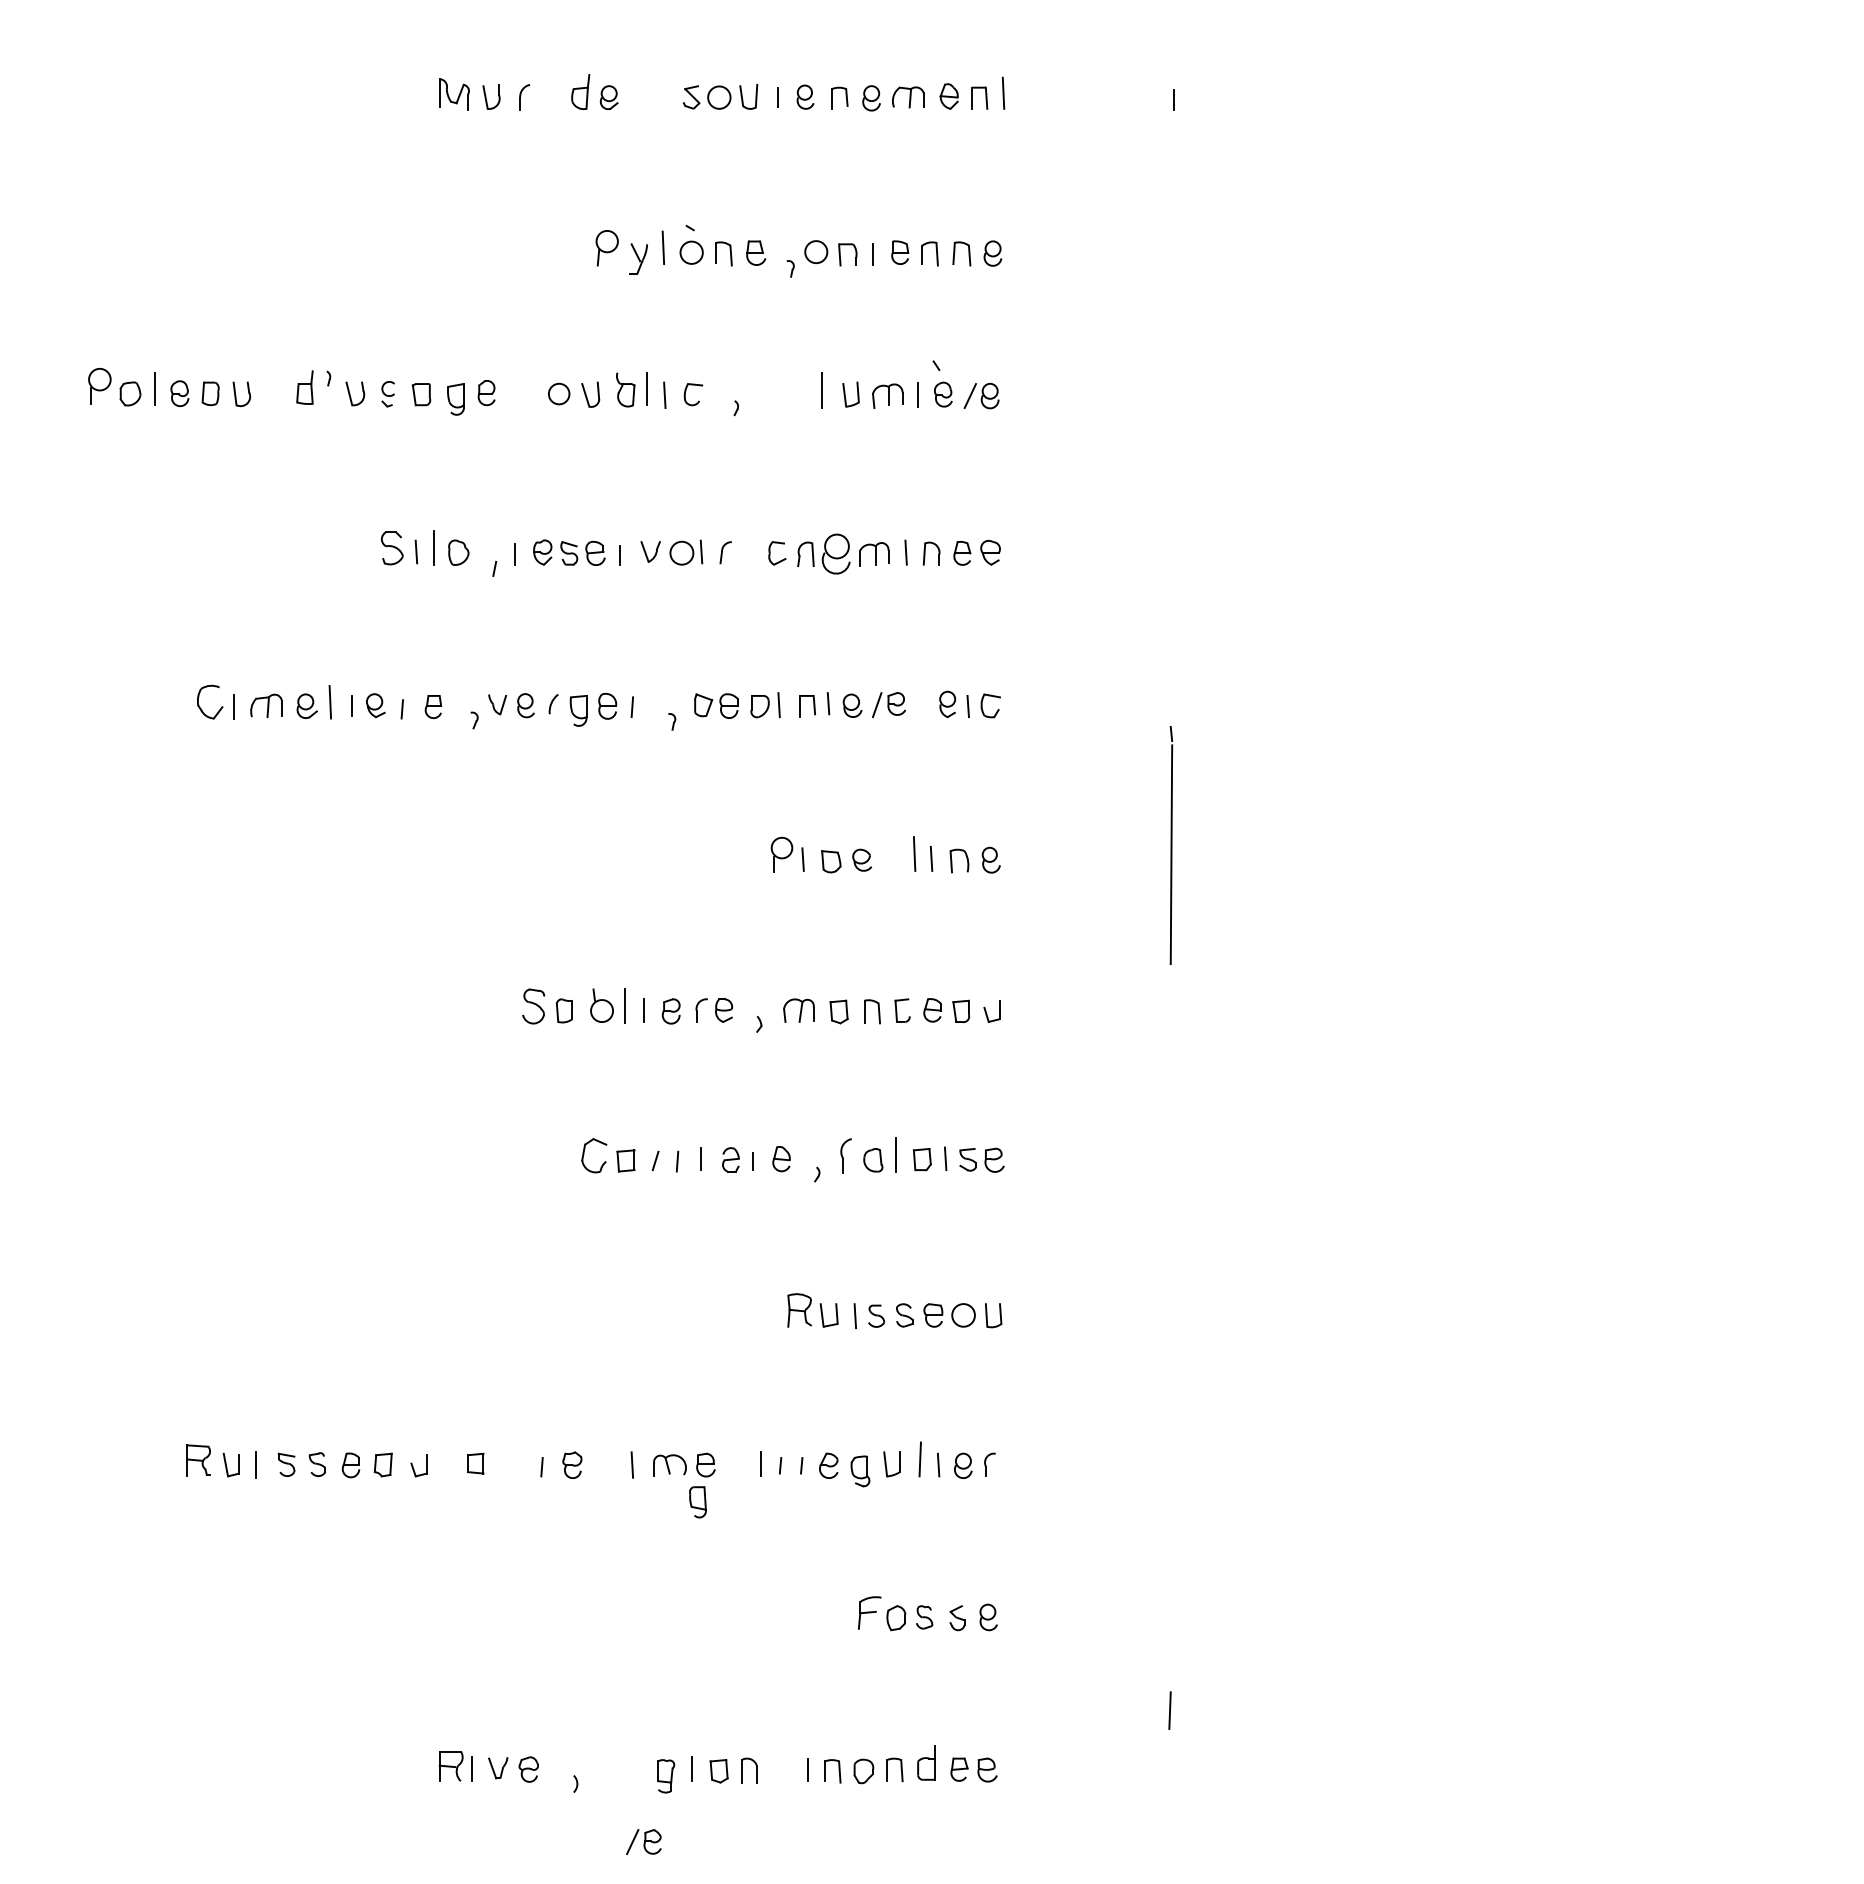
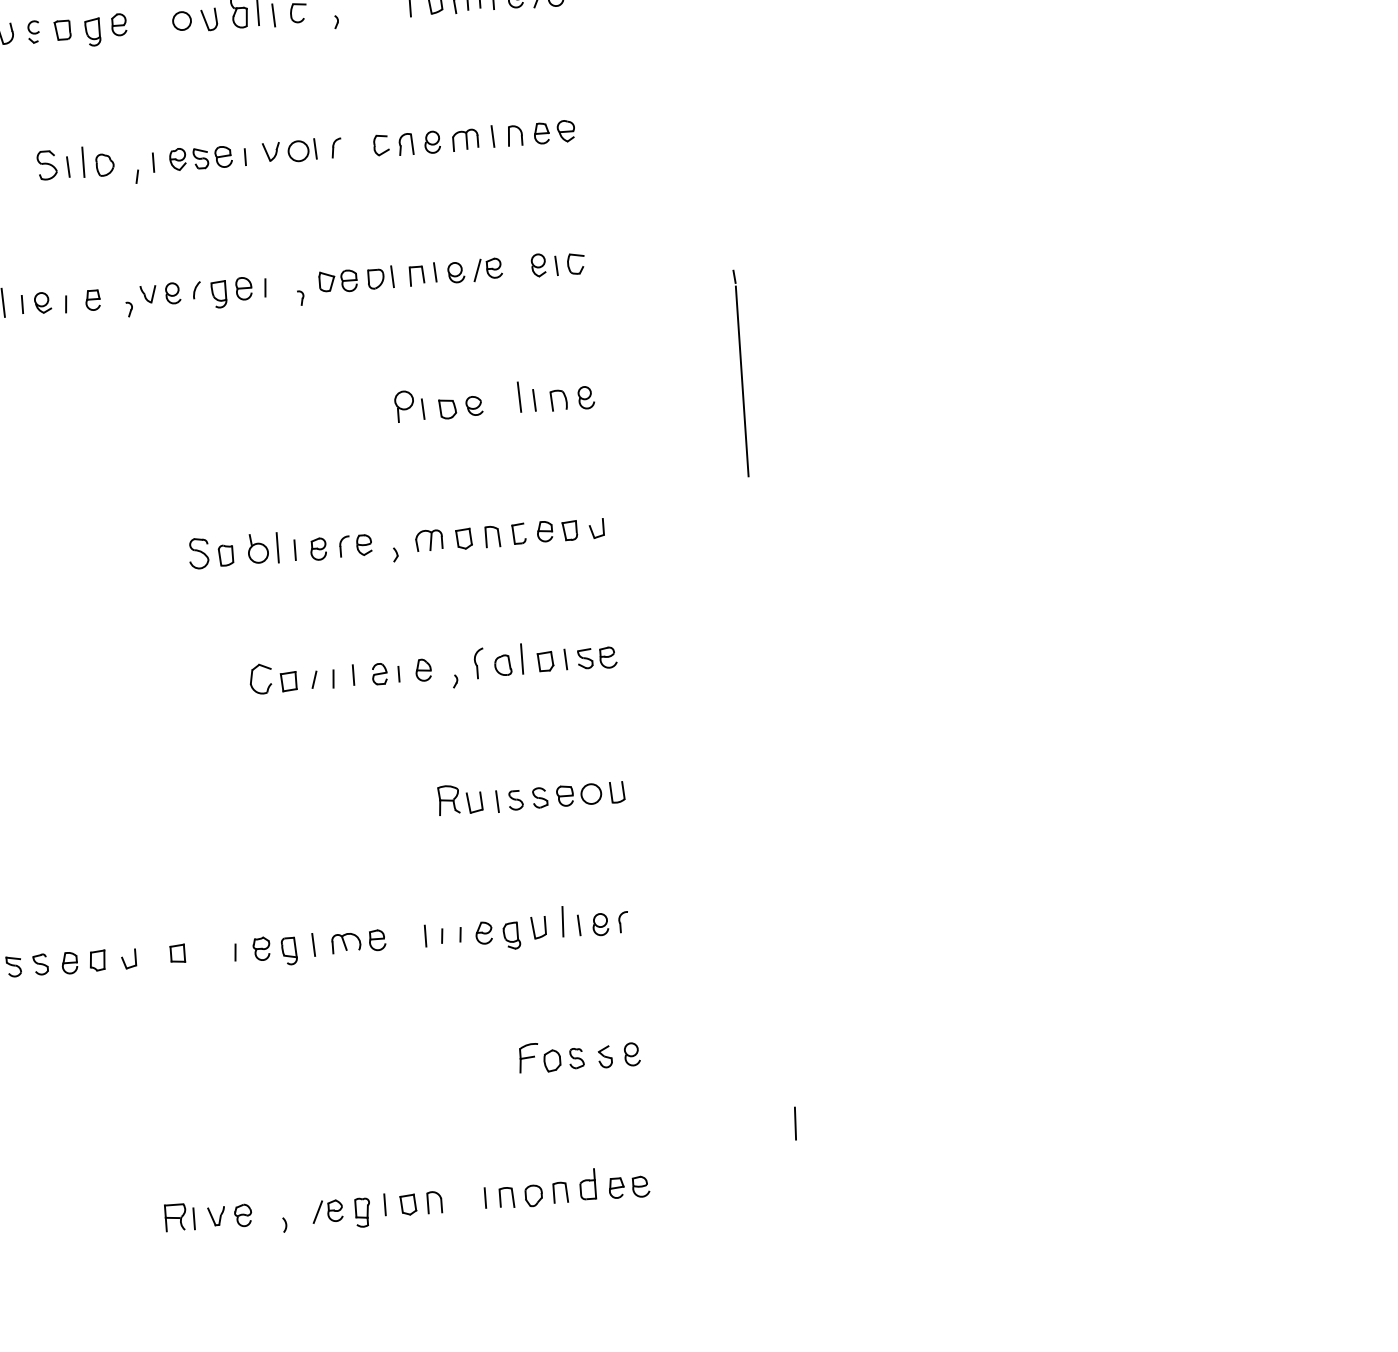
part: (836, 554) -> (432, 142), size x0.62
part: (697, 1502) -> (289, 951), moved
part: (643, 1842) -> (327, 1211), moved

